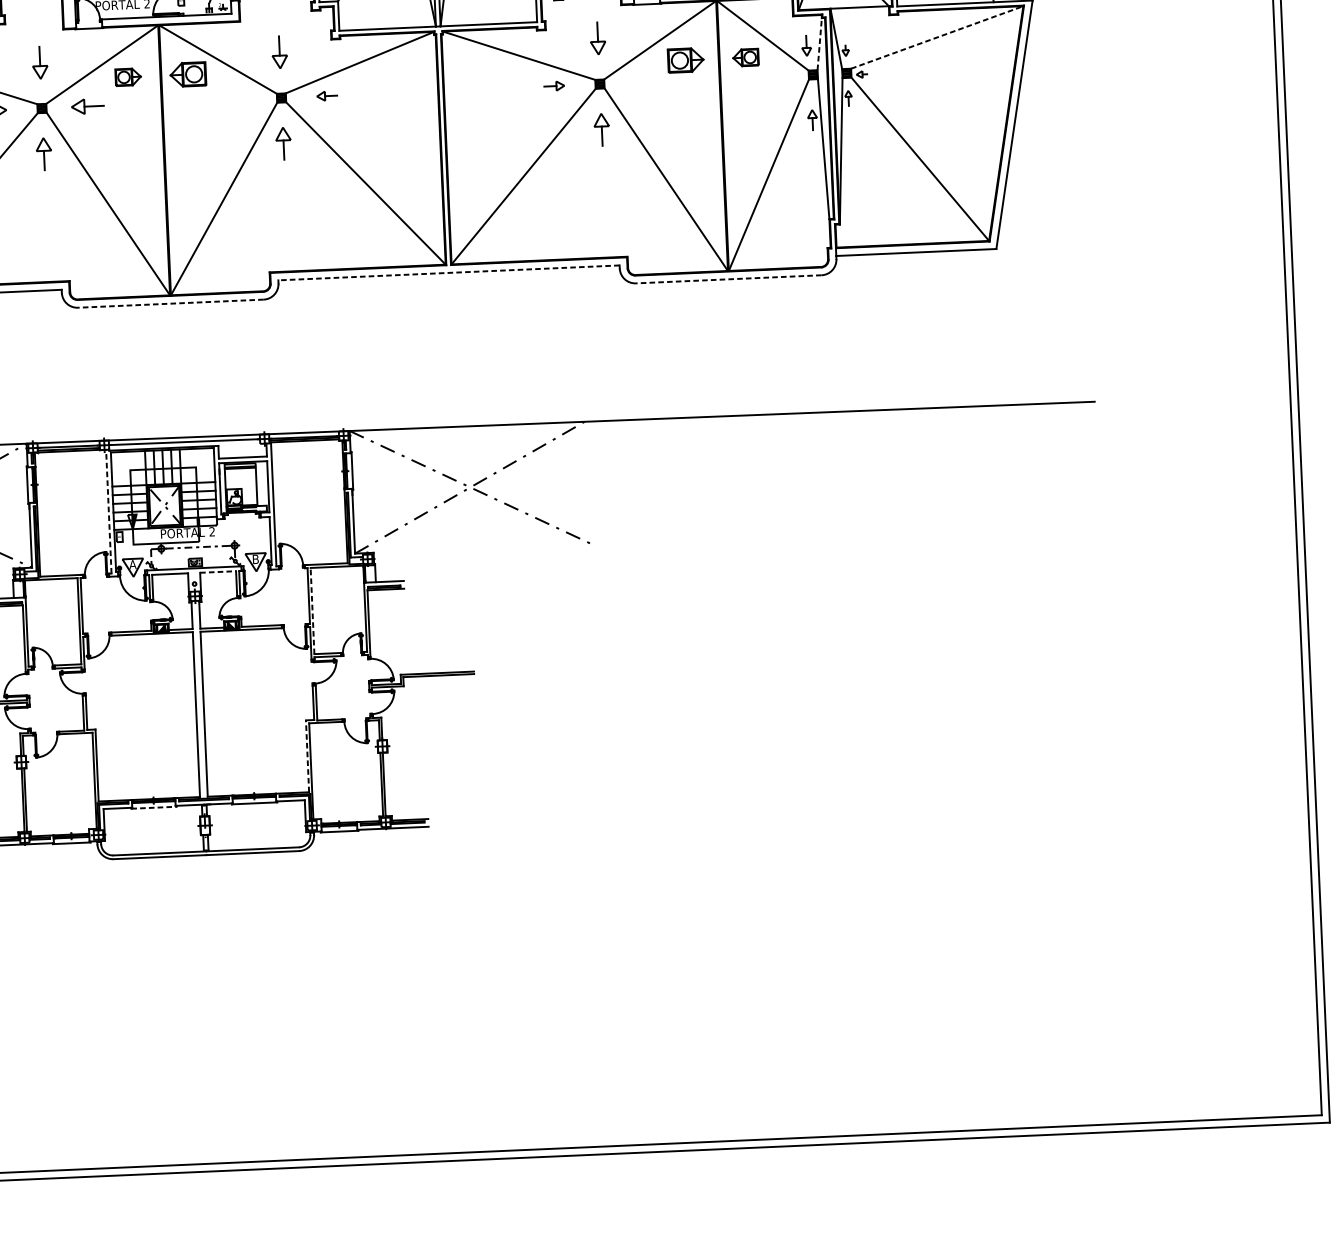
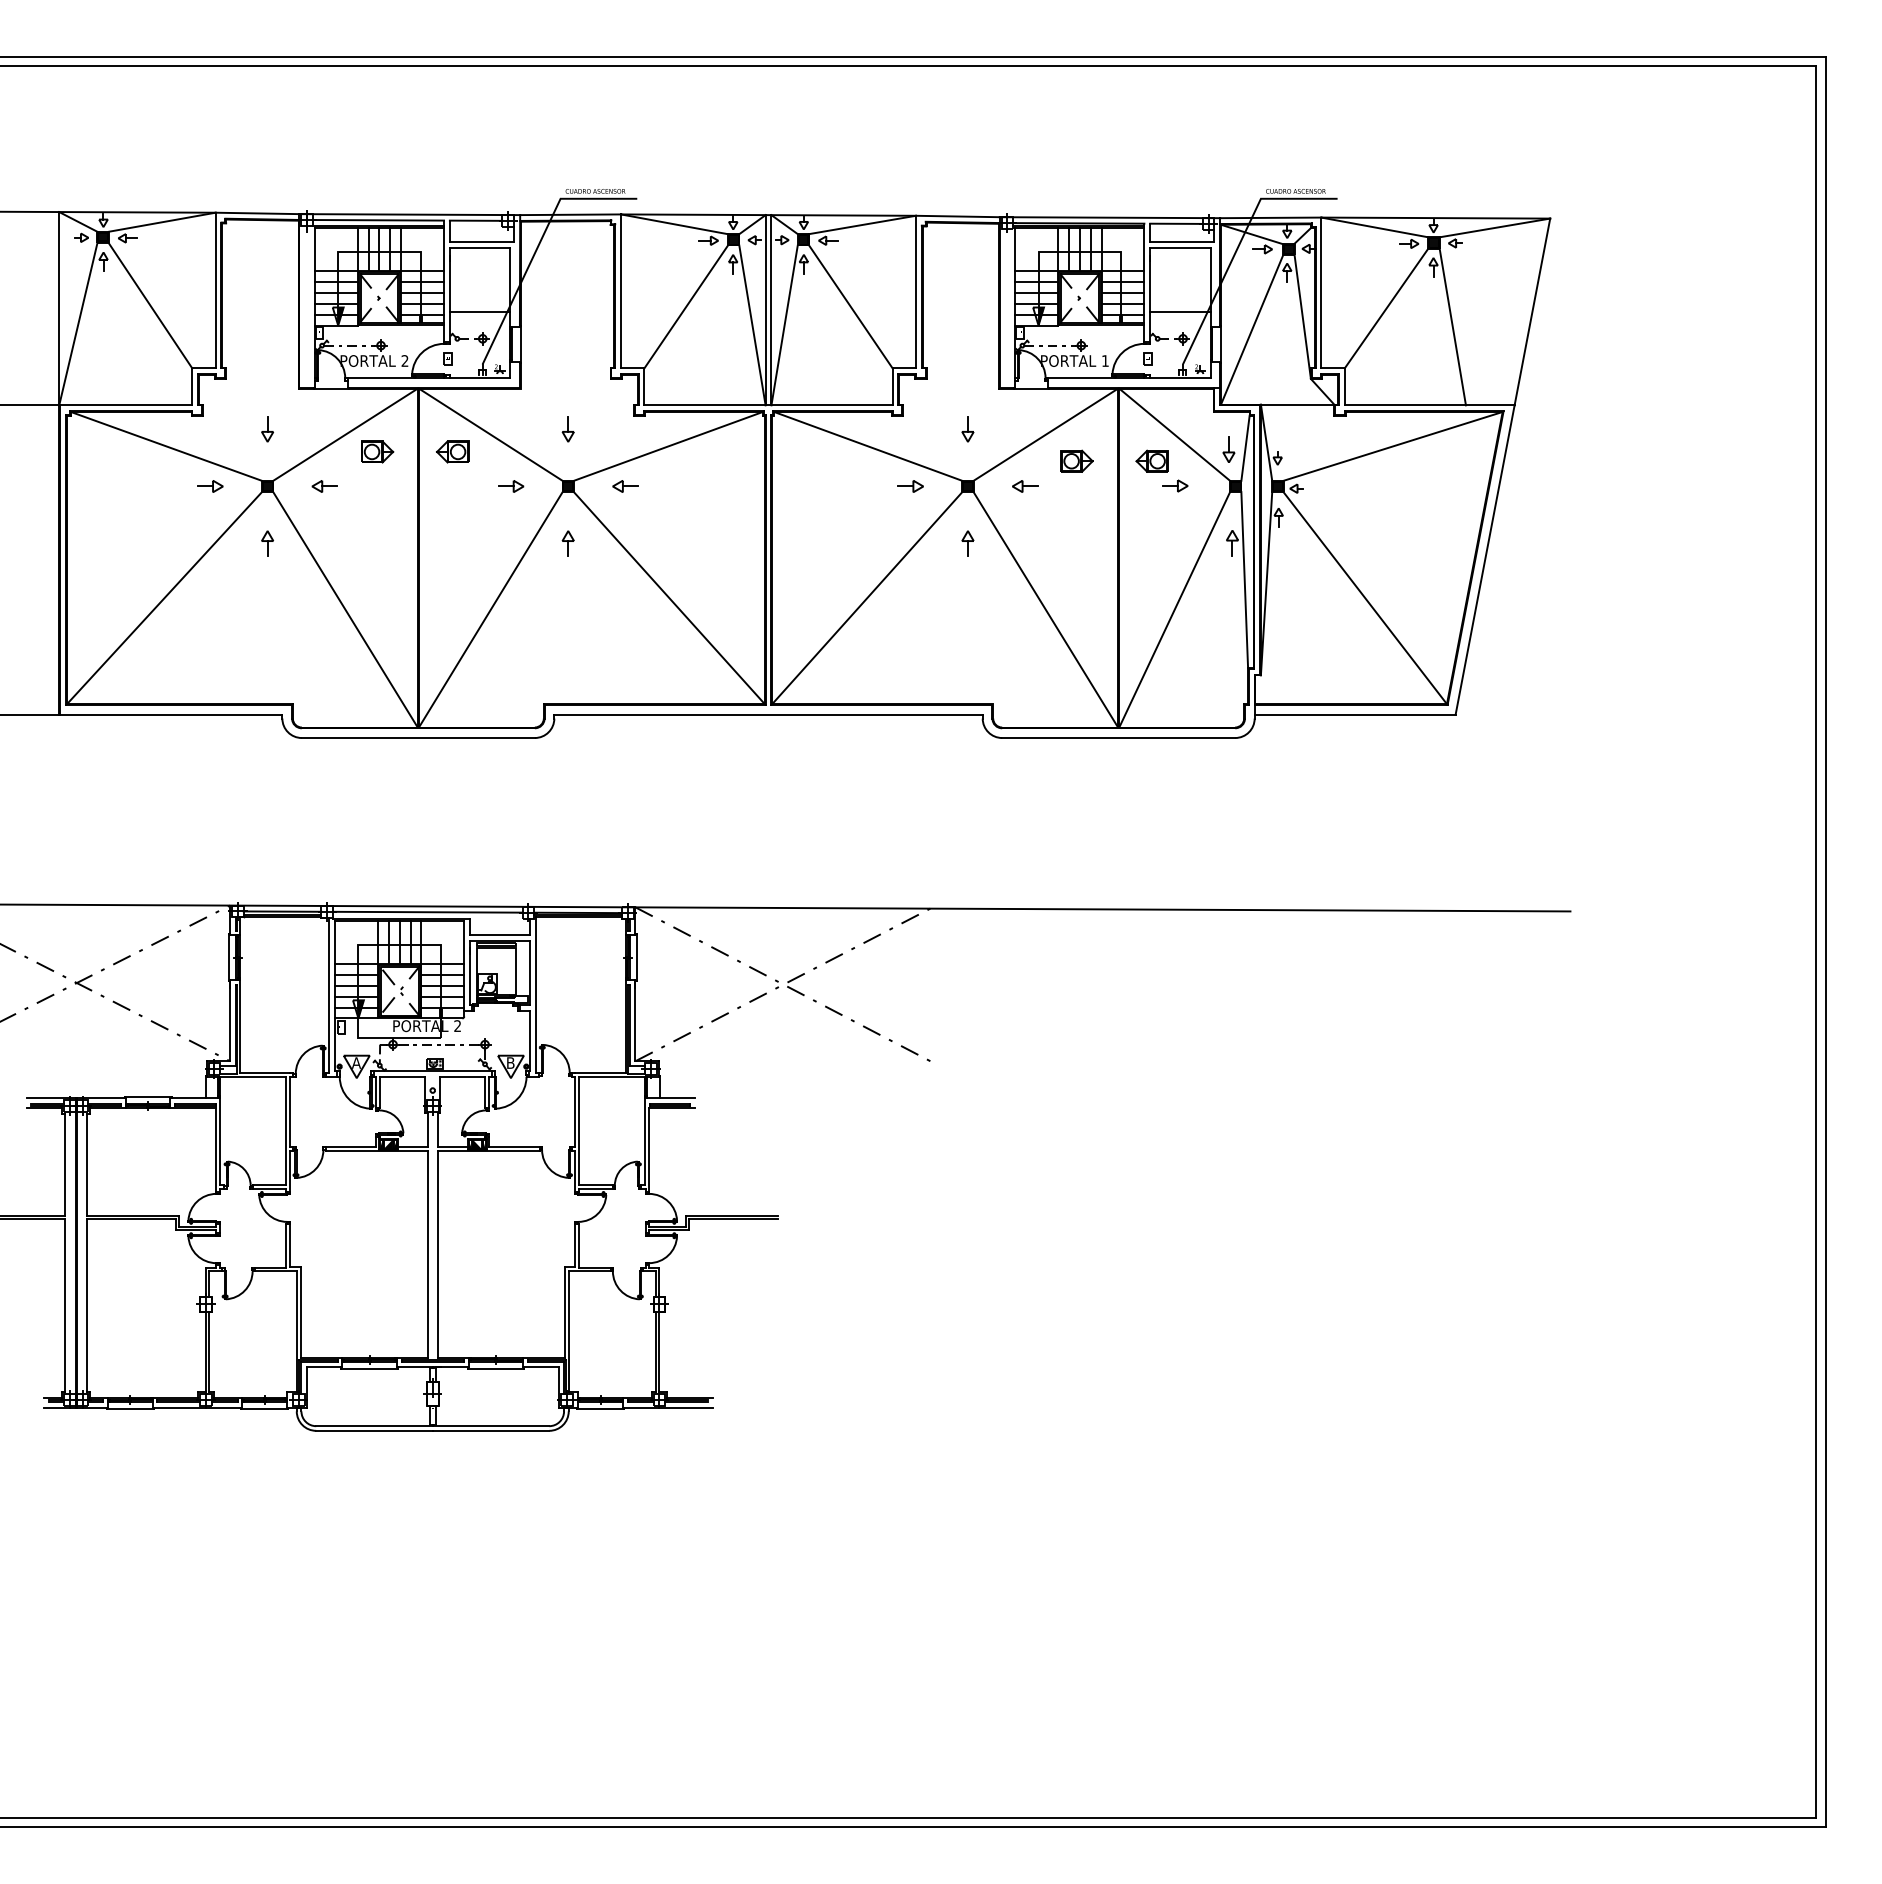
line: (937, 37) -> (1393, 446), dashed -> solid
part: (597, 38) -> (967, 429), size x0.62
line: (819, 44) -> (1245, 448), dashed -> solid
part: (278, 52) -> (567, 429), size x0.62
part: (685, 59) -> (1076, 460), size x0.71
part: (39, 63) -> (267, 429), size x0.62
part: (188, 74) -> (452, 451), size x0.71
part: (765, 76) -> (1175, 485), added
part: (645, 82) -> (1025, 486), added
part: (236, 100) -> (511, 486), added
part: (87, 106) -> (324, 486), size x0.62
part: (601, 129) -> (967, 543), size x0.62
part: (282, 143) -> (567, 543), size x0.62
part: (43, 153) -> (267, 543), size x0.62
line: (448, 272) -> (768, 714), dashed -> solid
line: (728, 279) -> (1118, 738), dashed -> solid
line: (170, 304) -> (418, 738), dashed -> solid
line: (109, 511) -> (329, 995), dashed -> solid
line: (217, 571) -> (462, 1076), dashed -> solid
line: (312, 610) -> (579, 1130), dashed -> solid
line: (307, 756) -> (564, 1312), dashed -> solid
line: (154, 807) -> (370, 1368), dashed -> solid

